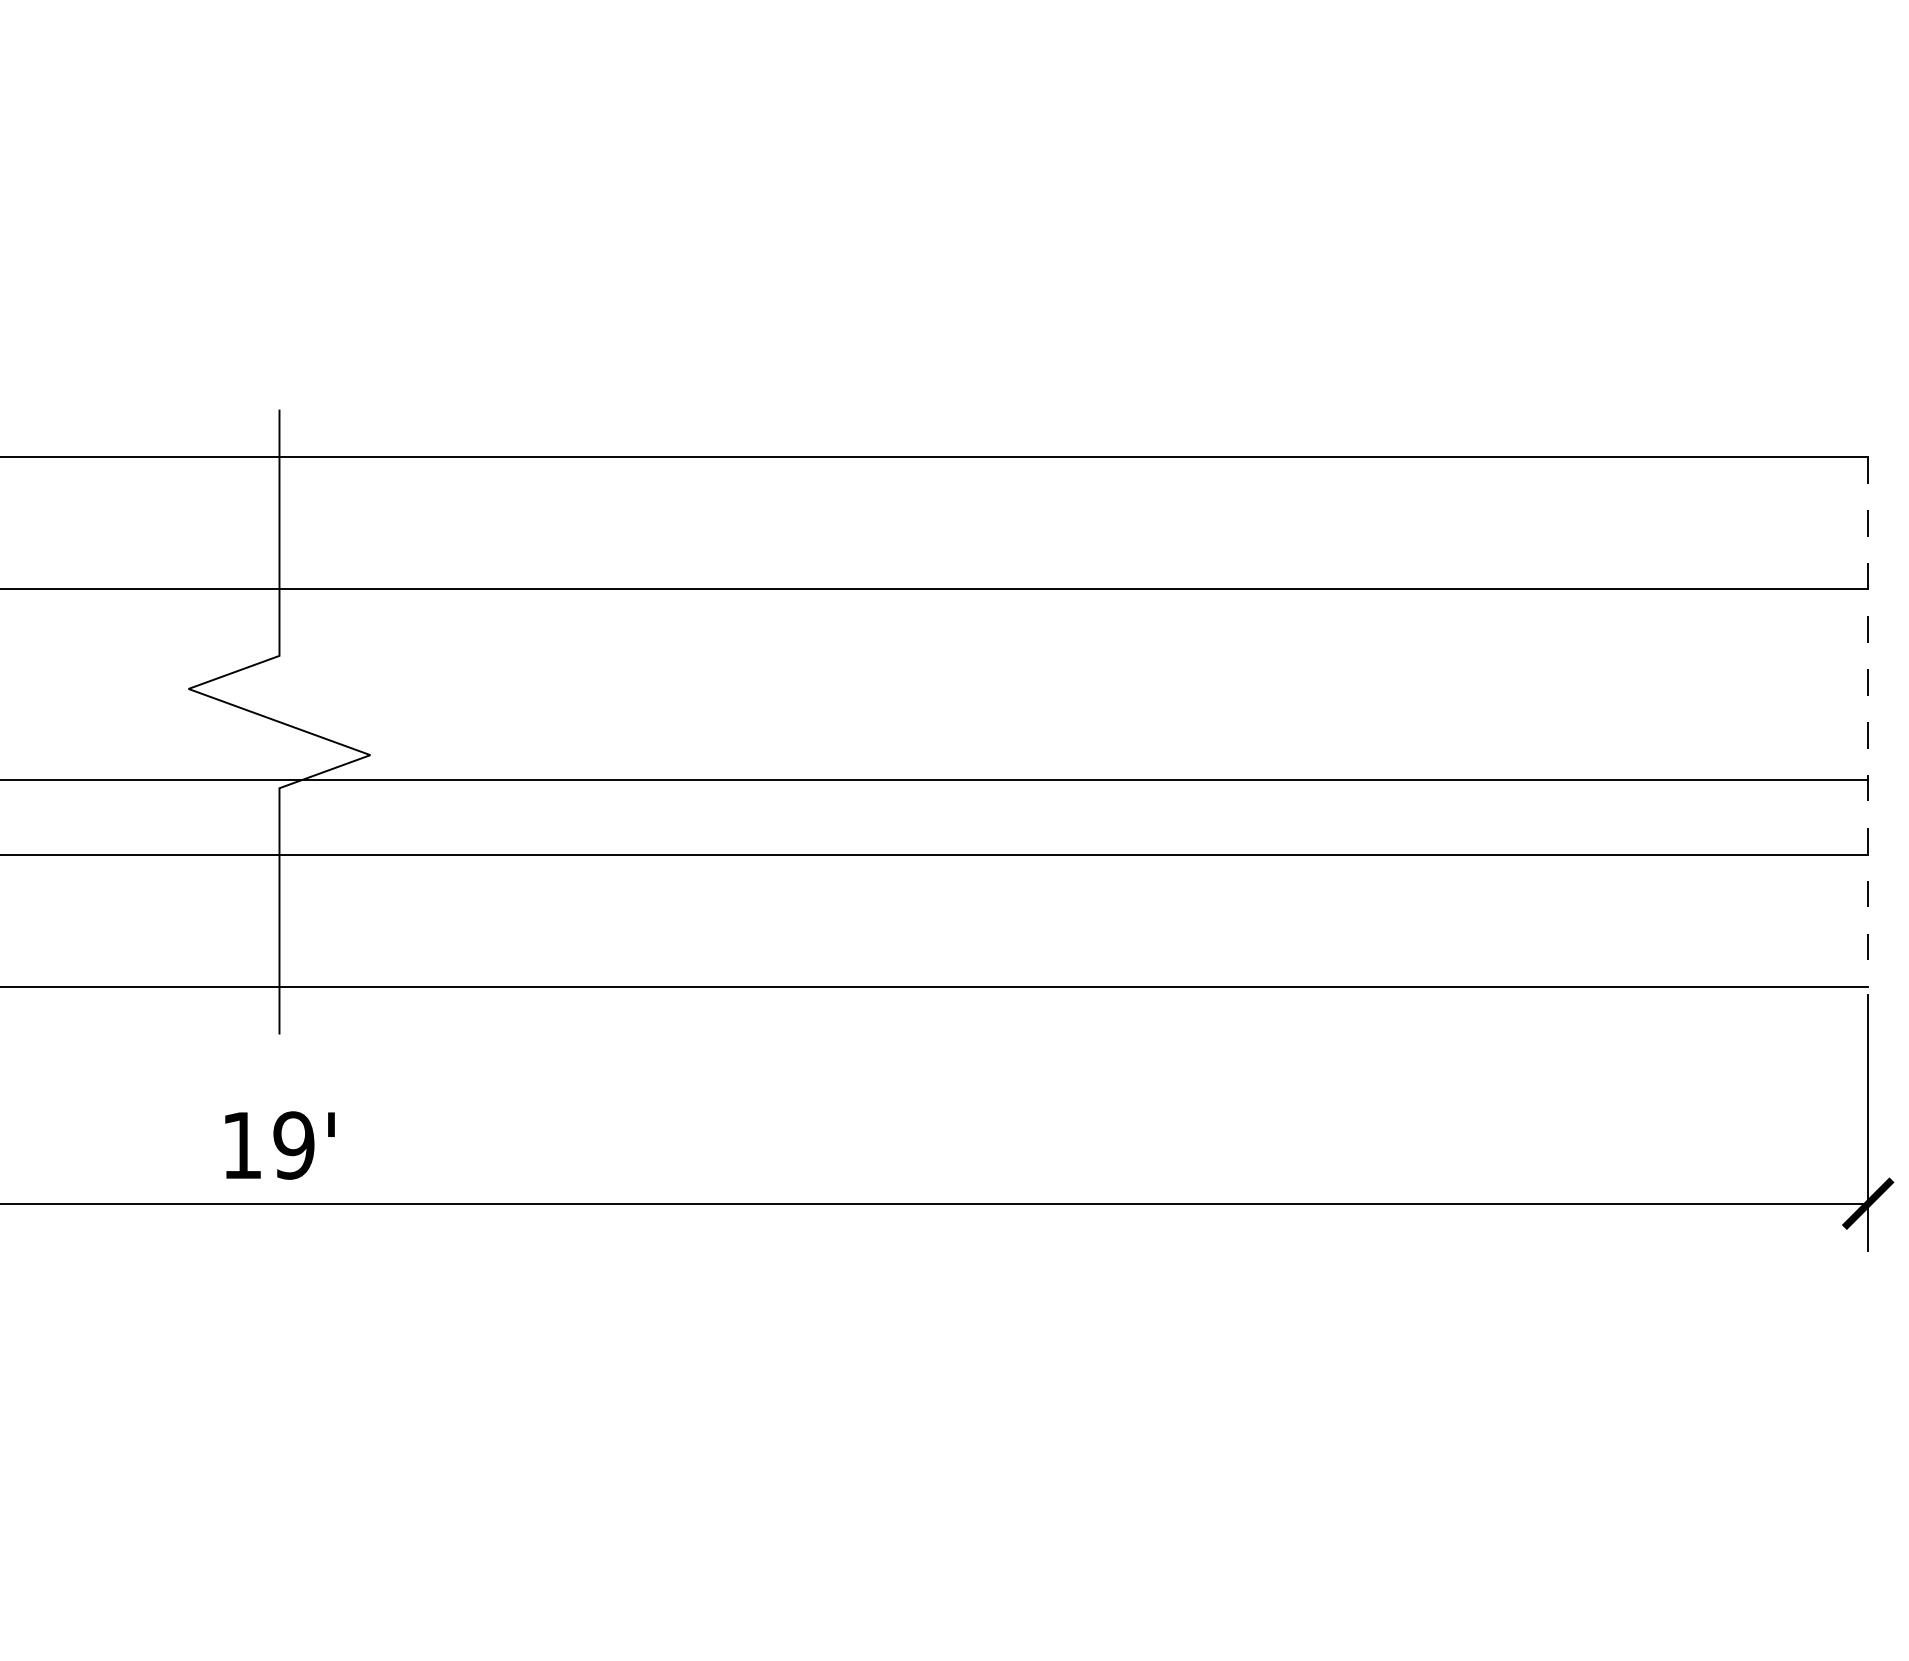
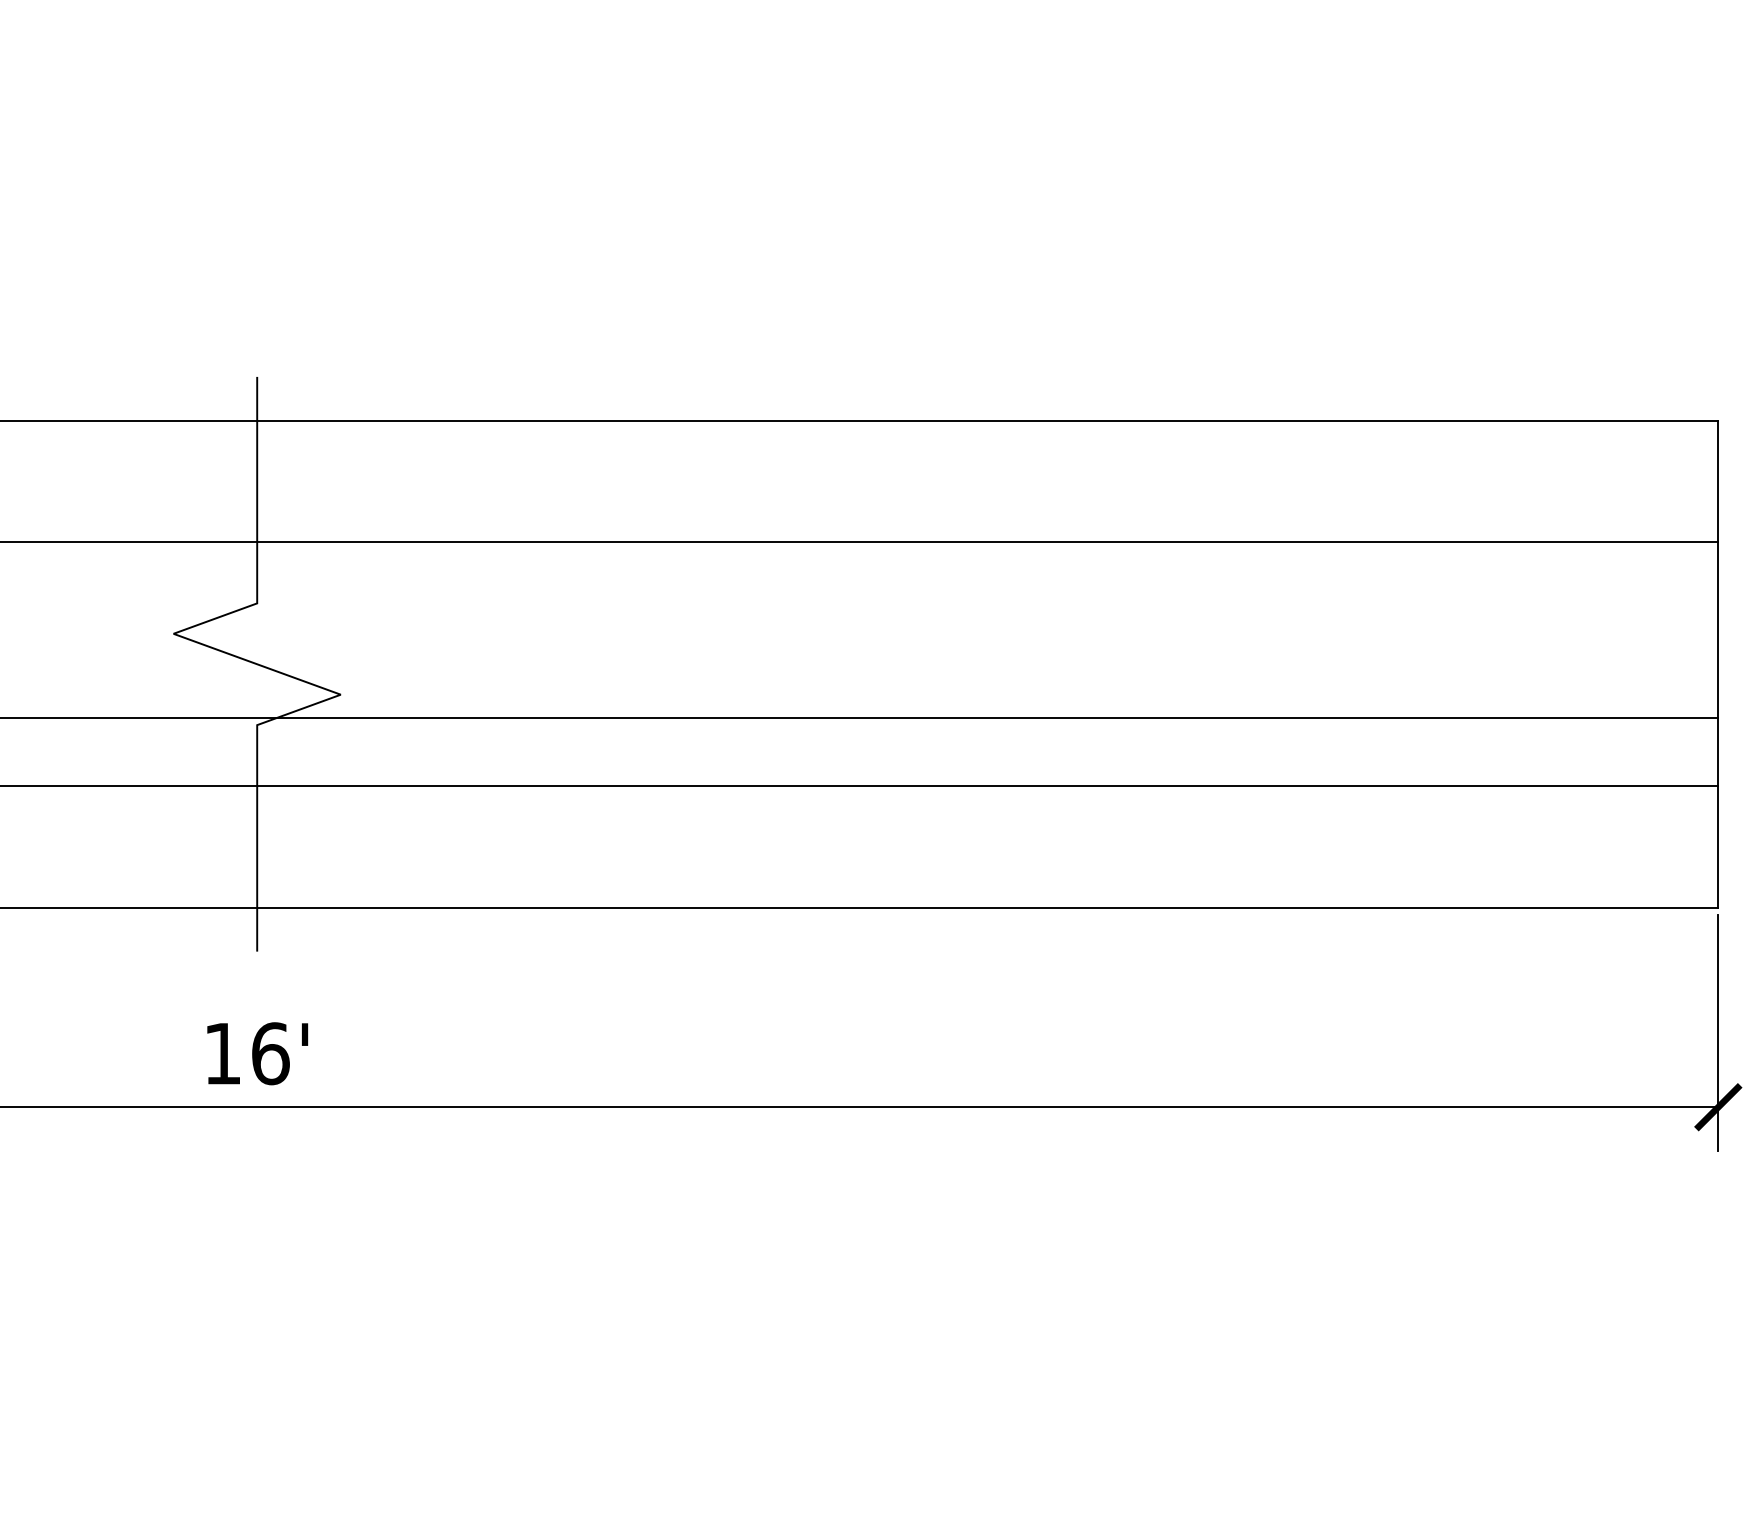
line: (1868, 722) -> (1718, 664), dashed -> solid
text: (294, 1145) -> (270, 1053), 19' -> 16'

